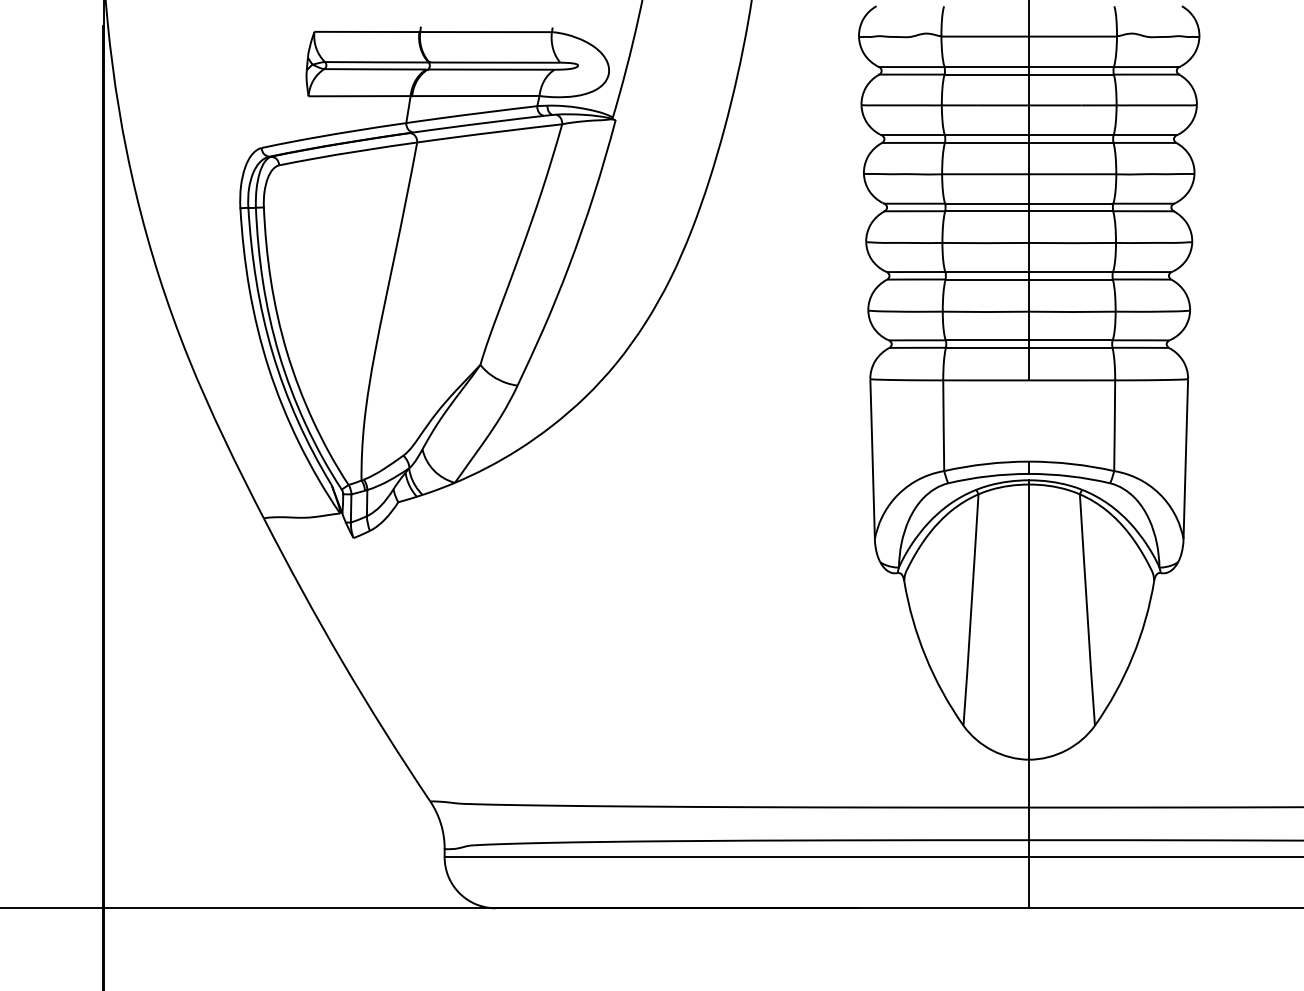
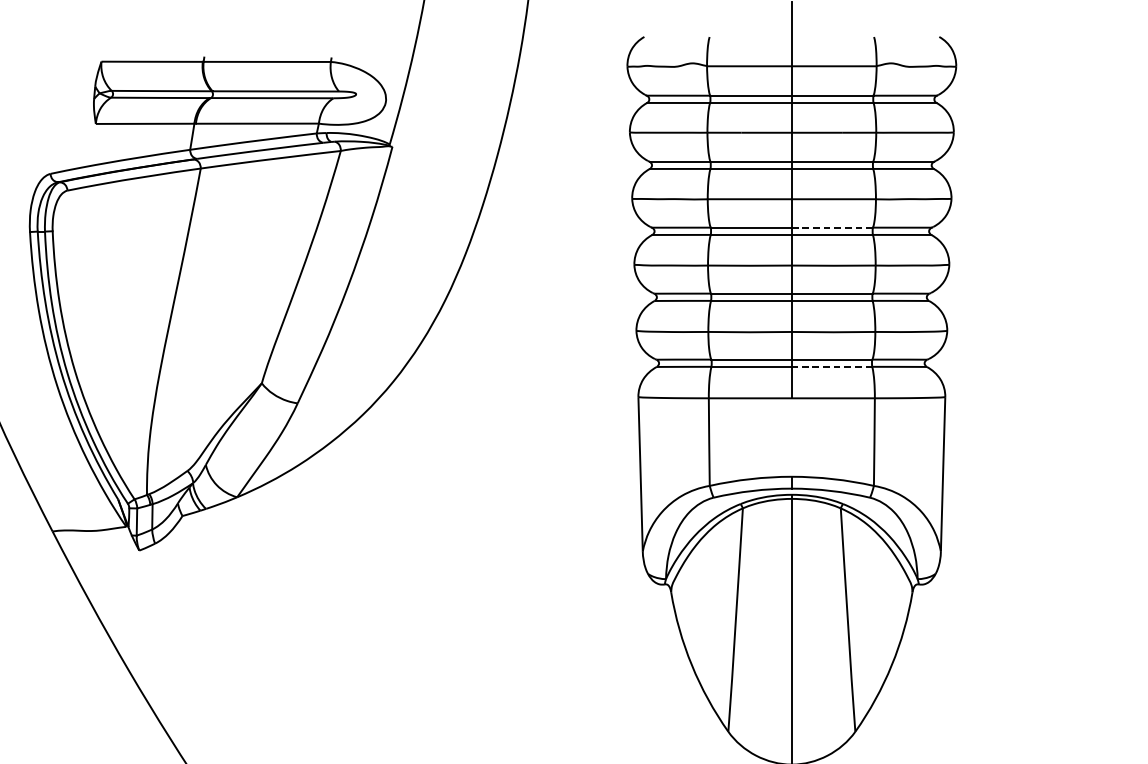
line: (1071, 203) -> (832, 227), solid -> dashed
line: (1070, 347) -> (831, 366), solid -> dashed

